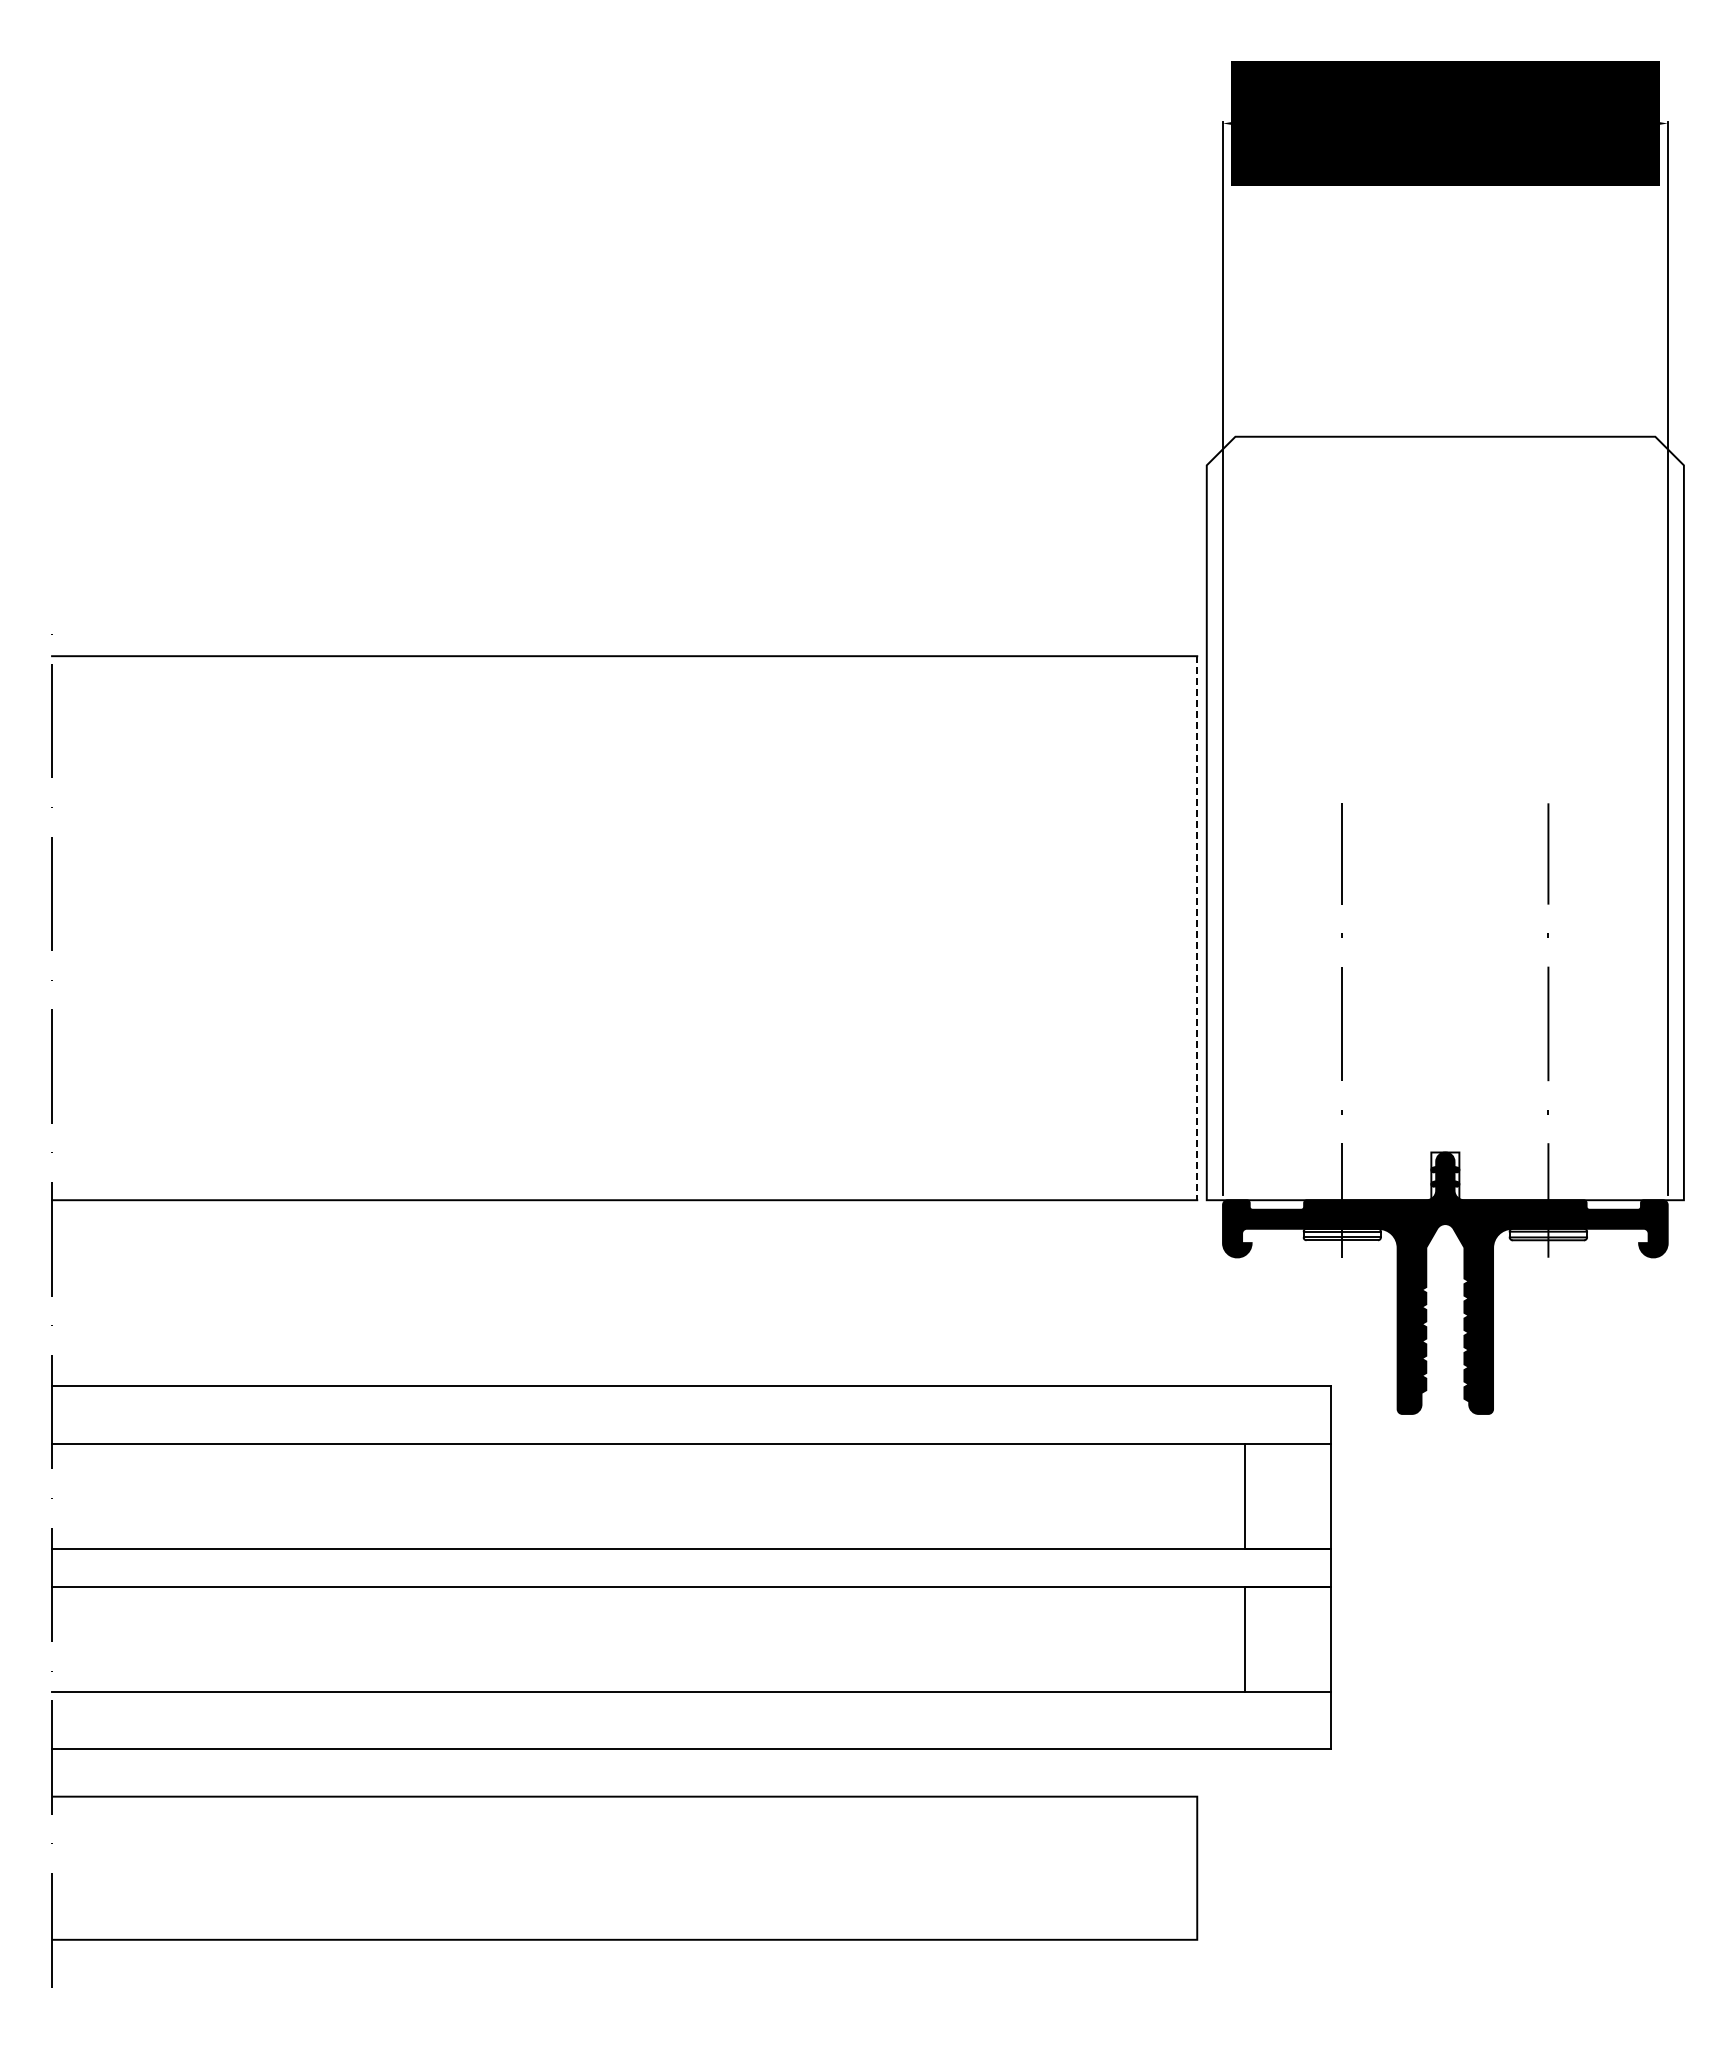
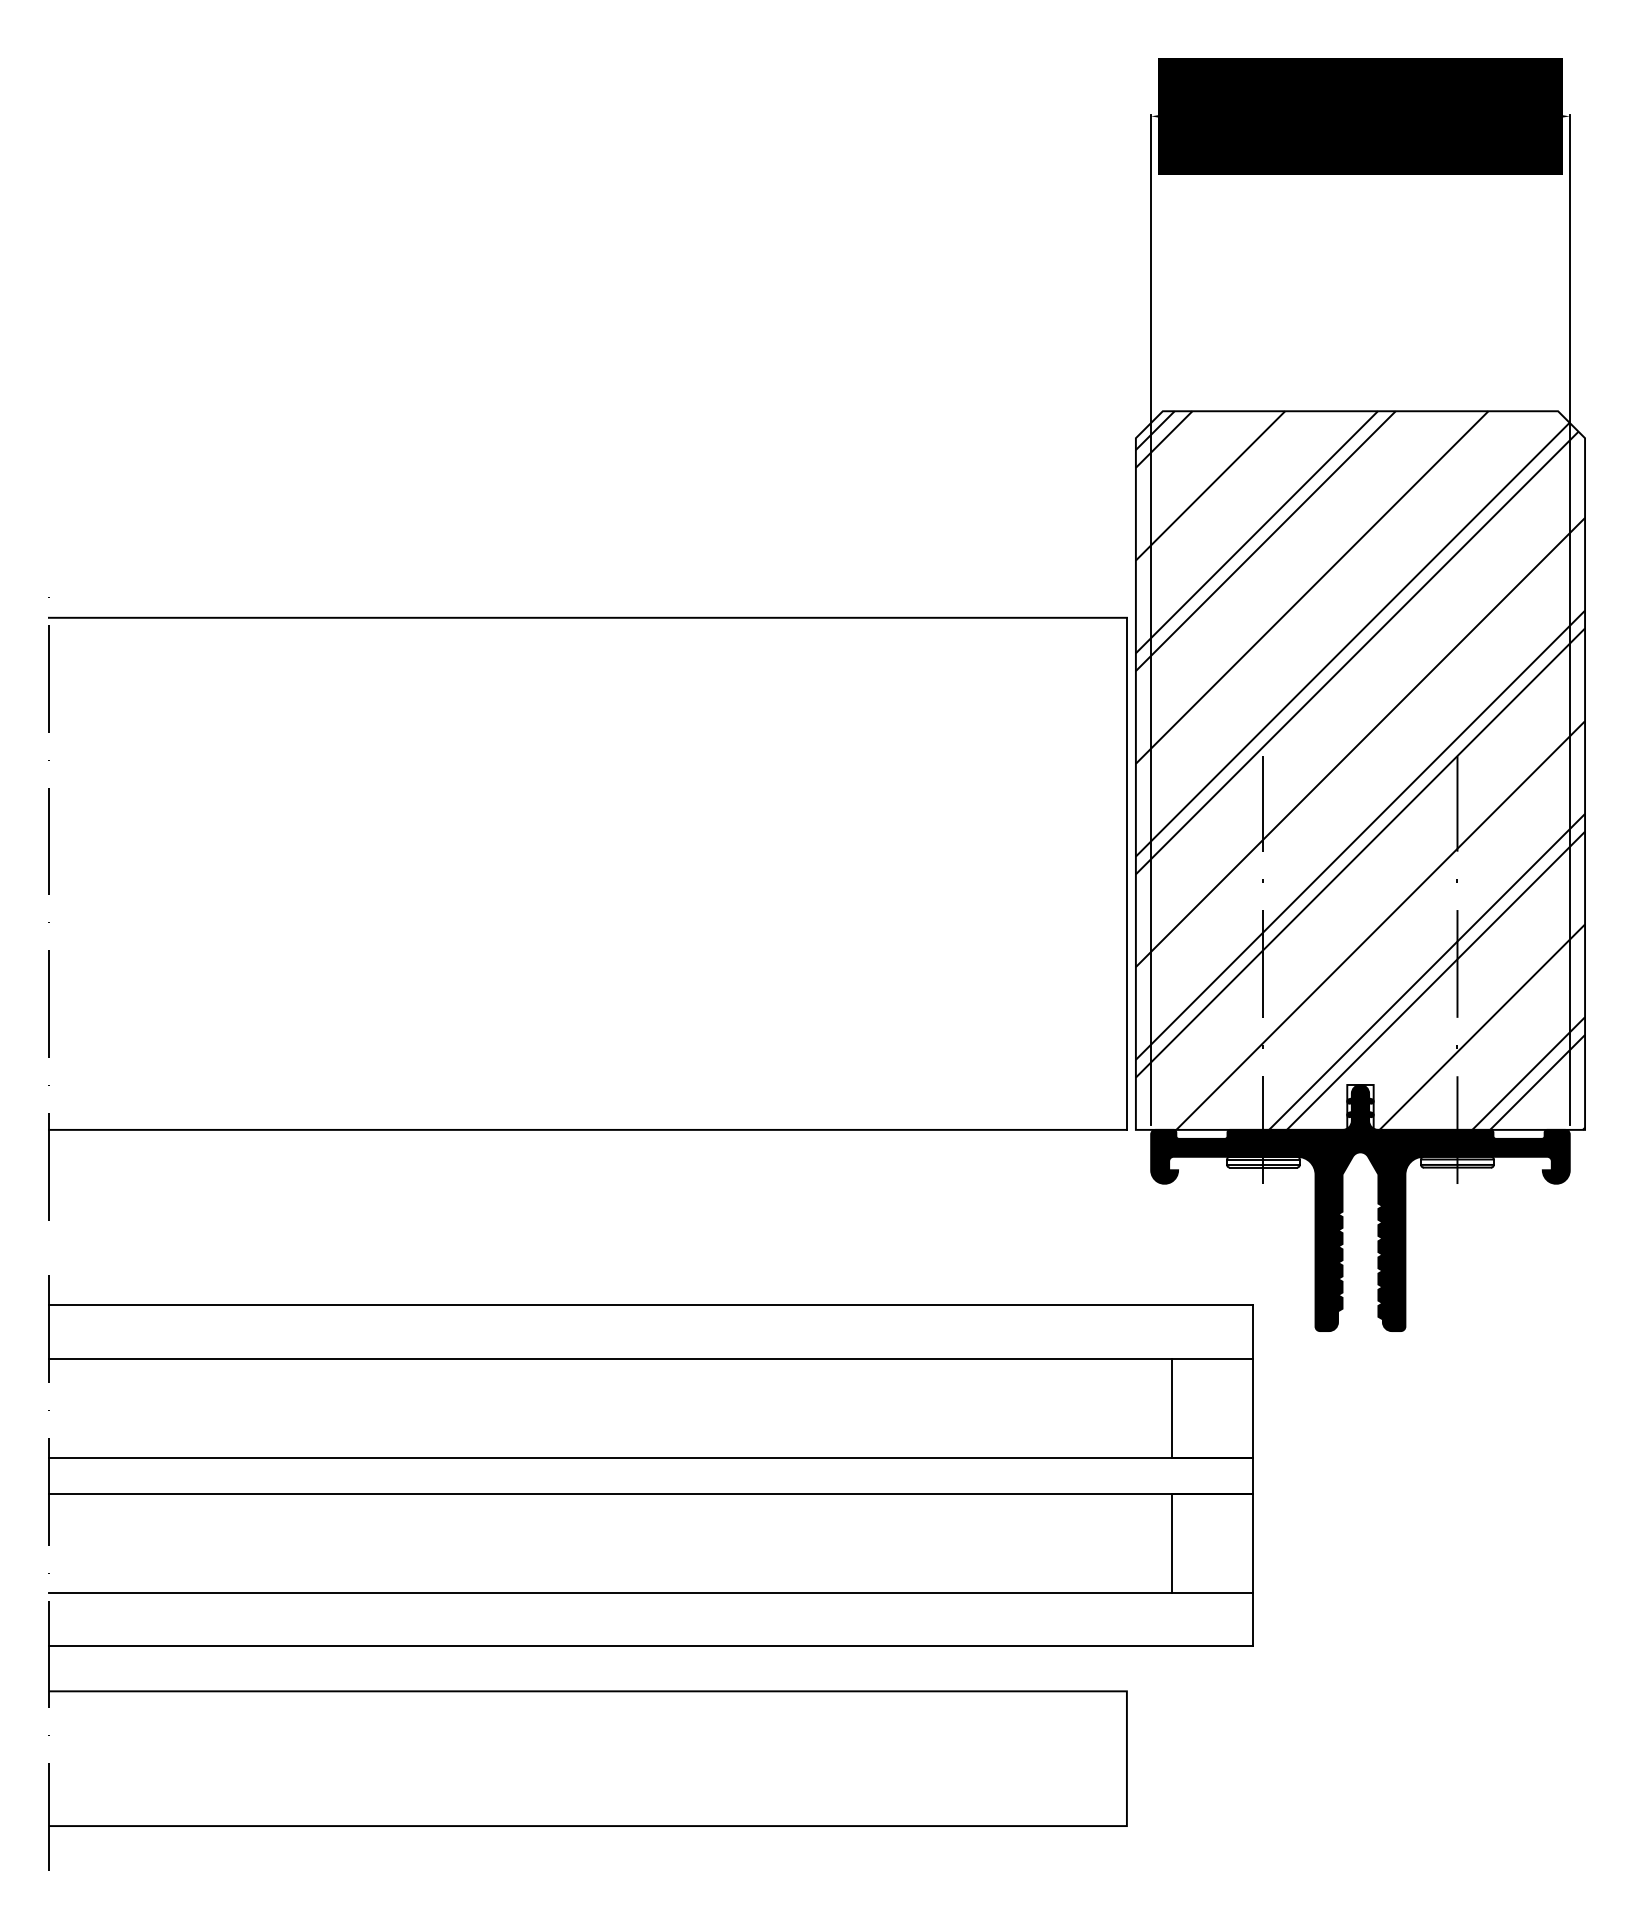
hatch: (1444, 818) -> (1359, 770), added
line: (1197, 928) -> (1127, 874), dashed -> solid

